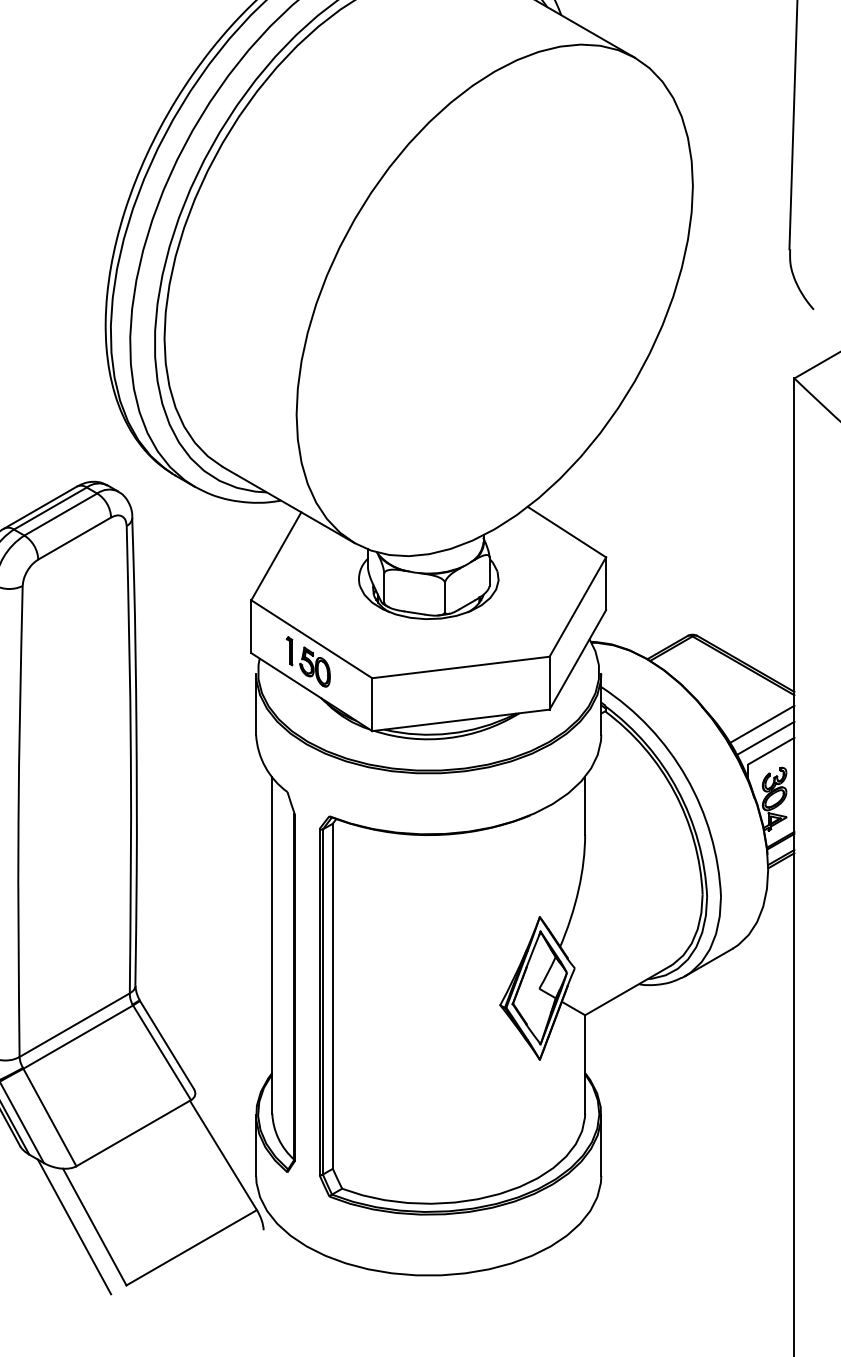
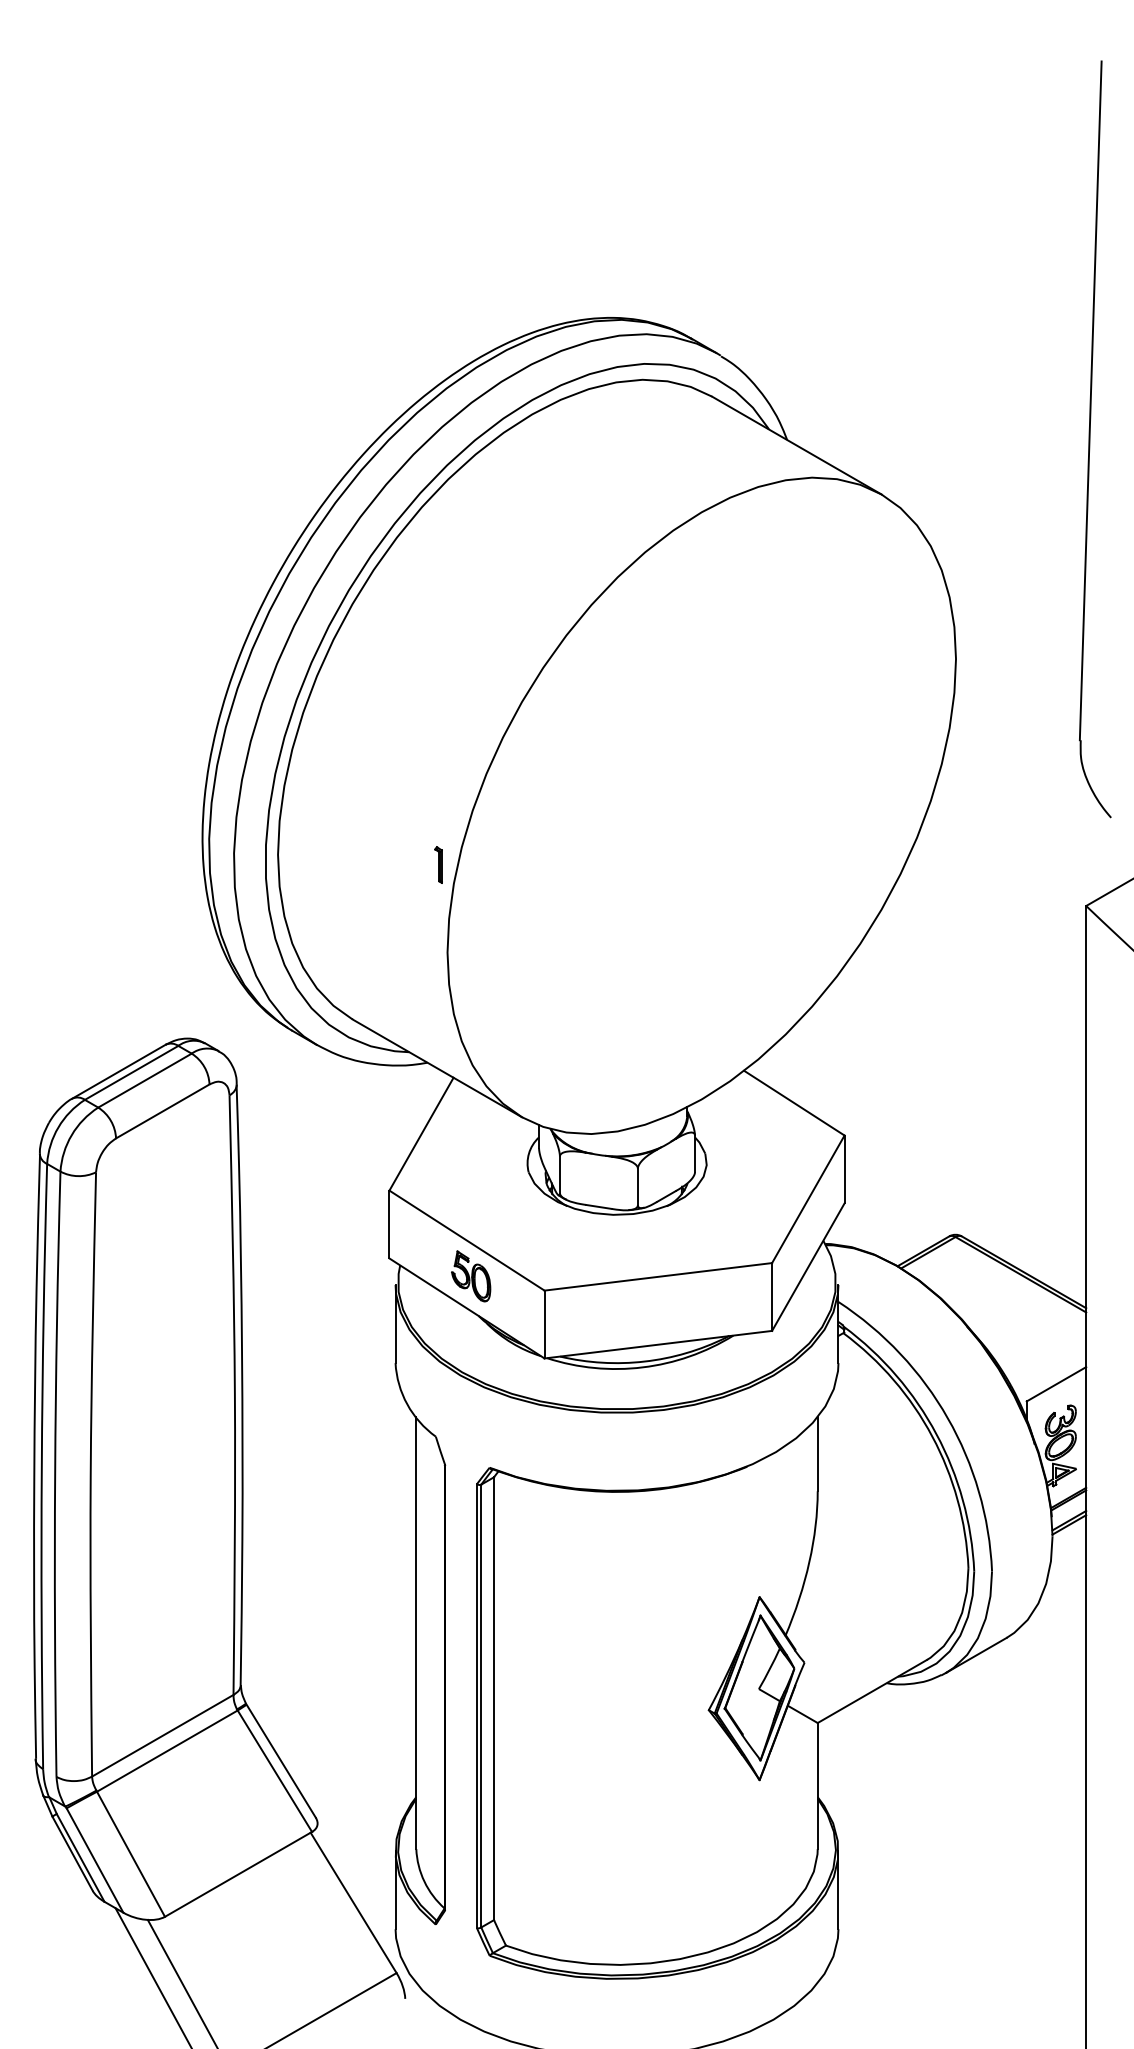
part: (289, 650) -> (438, 864), moved
line: (761, 724) -> (1044, 1349), removed
line: (765, 738) -> (1048, 1367), removed

